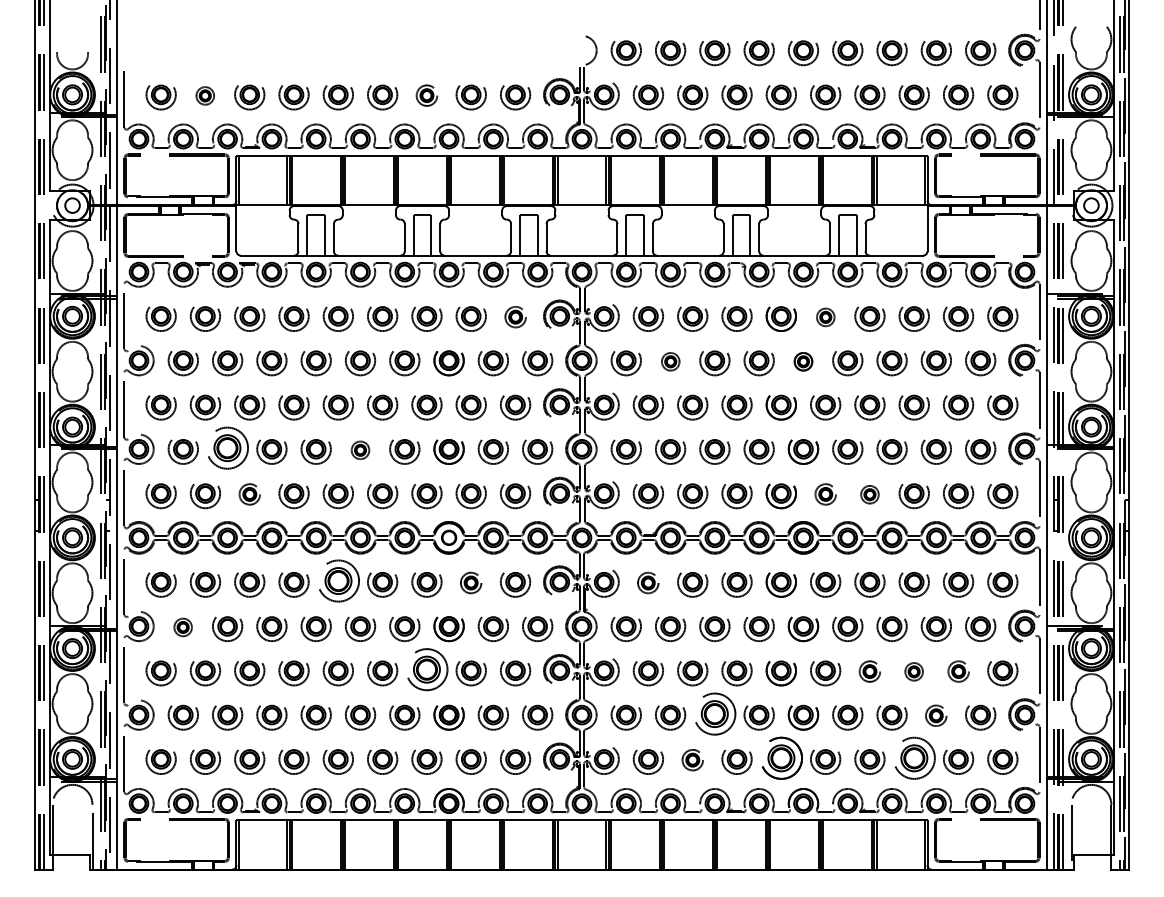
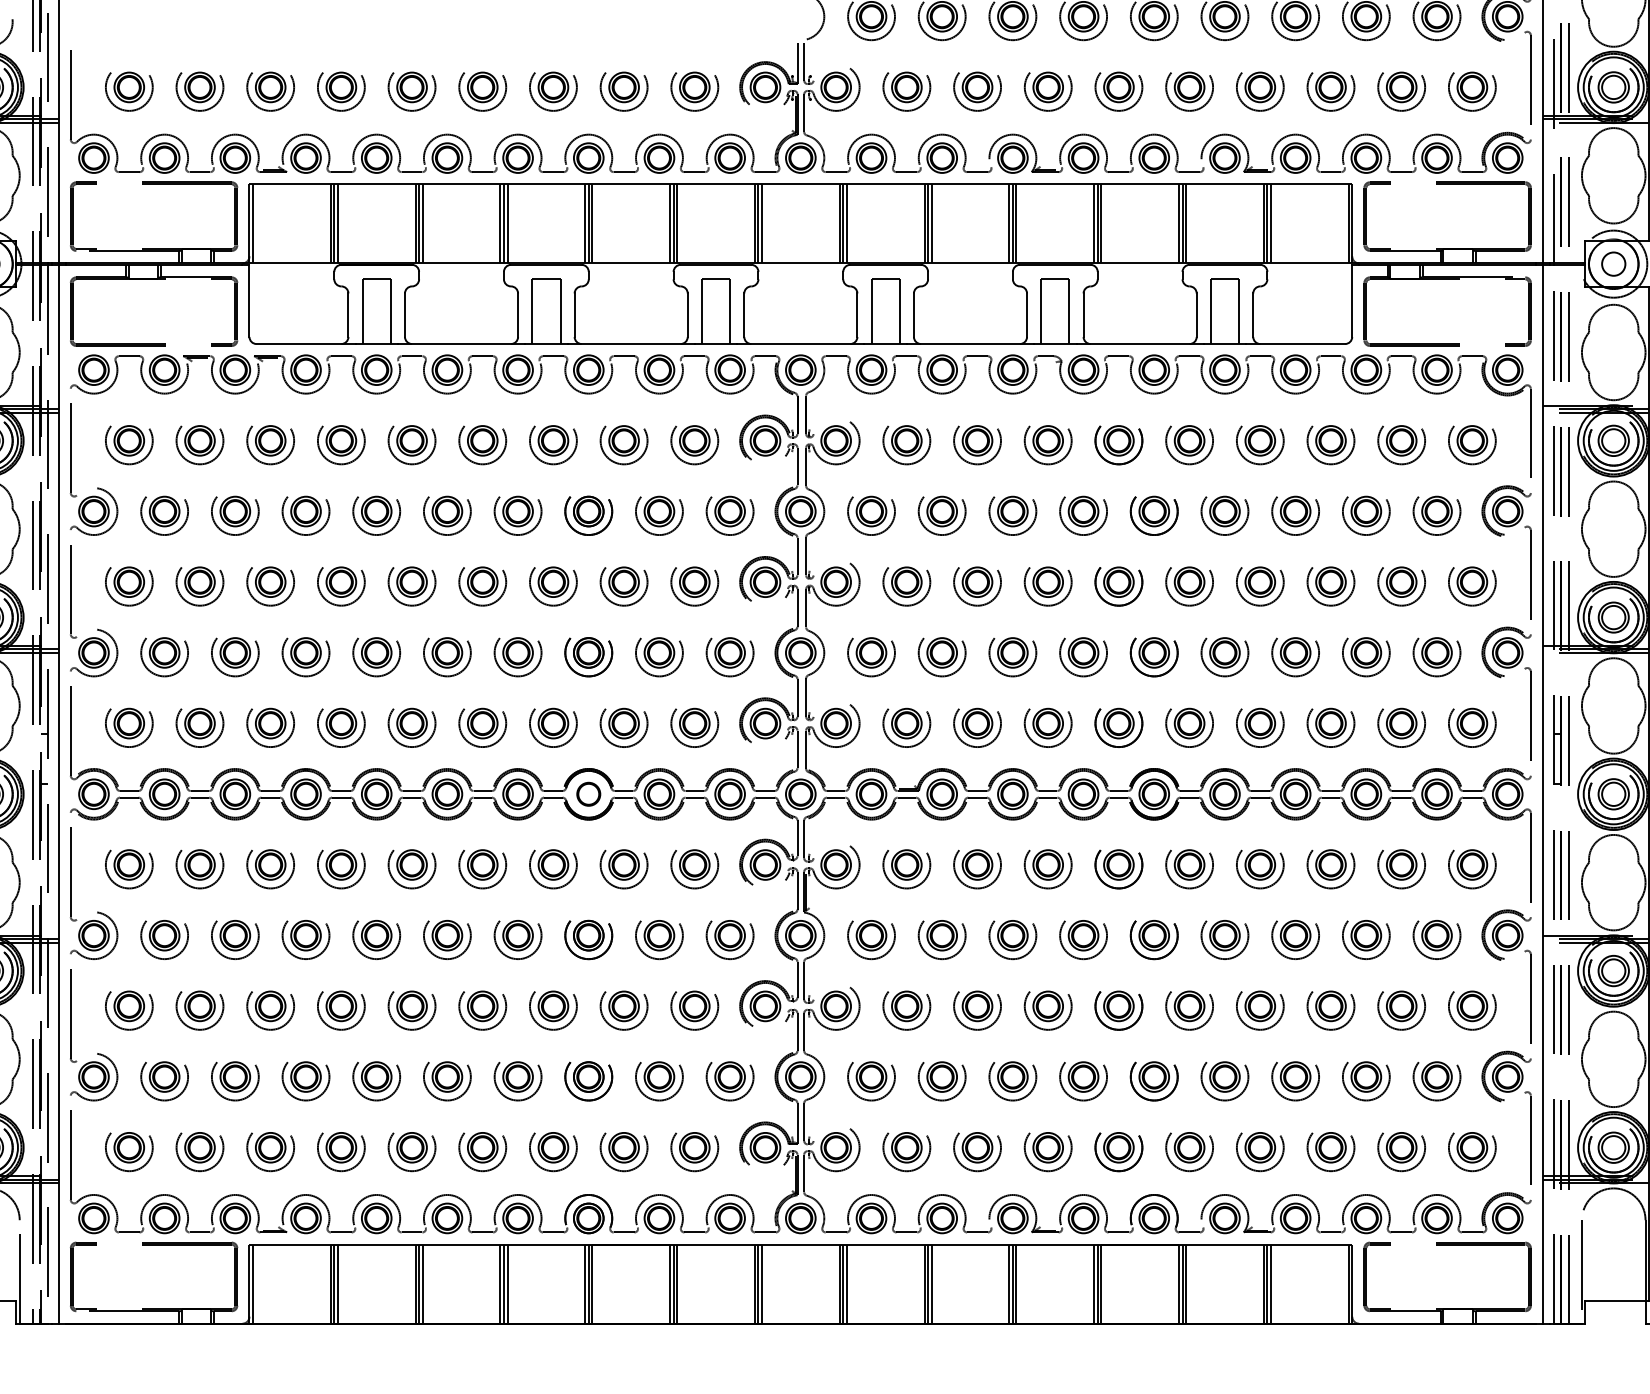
part: (204, 97) -> (198, 91), size x1.67
part: (426, 97) -> (552, 91), size x1.43
part: (515, 318) -> (694, 444), size x1.43
part: (825, 318) -> (1189, 444), size x1.67
part: (670, 363) -> (942, 516), size x1.67
part: (803, 363) -> (1154, 516), size x1.67
part: (227, 451) -> (235, 656), size x0.71
part: (360, 451) -> (447, 656), size x1.67
part: (249, 496) -> (270, 728), size x1.43
part: (825, 496) -> (1189, 728), size x1.43
part: (869, 496) -> (1259, 728), size x1.67
part: (337, 584) -> (410, 868), size x0.71
part: (470, 584) -> (622, 868), size x1.43
part: (647, 584) -> (905, 868), size x1.43
part: (182, 628) -> (163, 938), size x1.67
part: (426, 673) -> (552, 1010), size x0.71
part: (869, 673) -> (1259, 1010), size x1.43
part: (913, 673) -> (1329, 1010), size x1.67
part: (958, 673) -> (1401, 1010), size x1.43
part: (714, 717) -> (1012, 1080), size x0.71
part: (935, 717) -> (1364, 1080), size x1.43
part: (692, 761) -> (977, 1151), size x1.43
part: (780, 761) -> (1117, 1151), size x0.71
part: (913, 761) -> (1329, 1151), size x0.71

